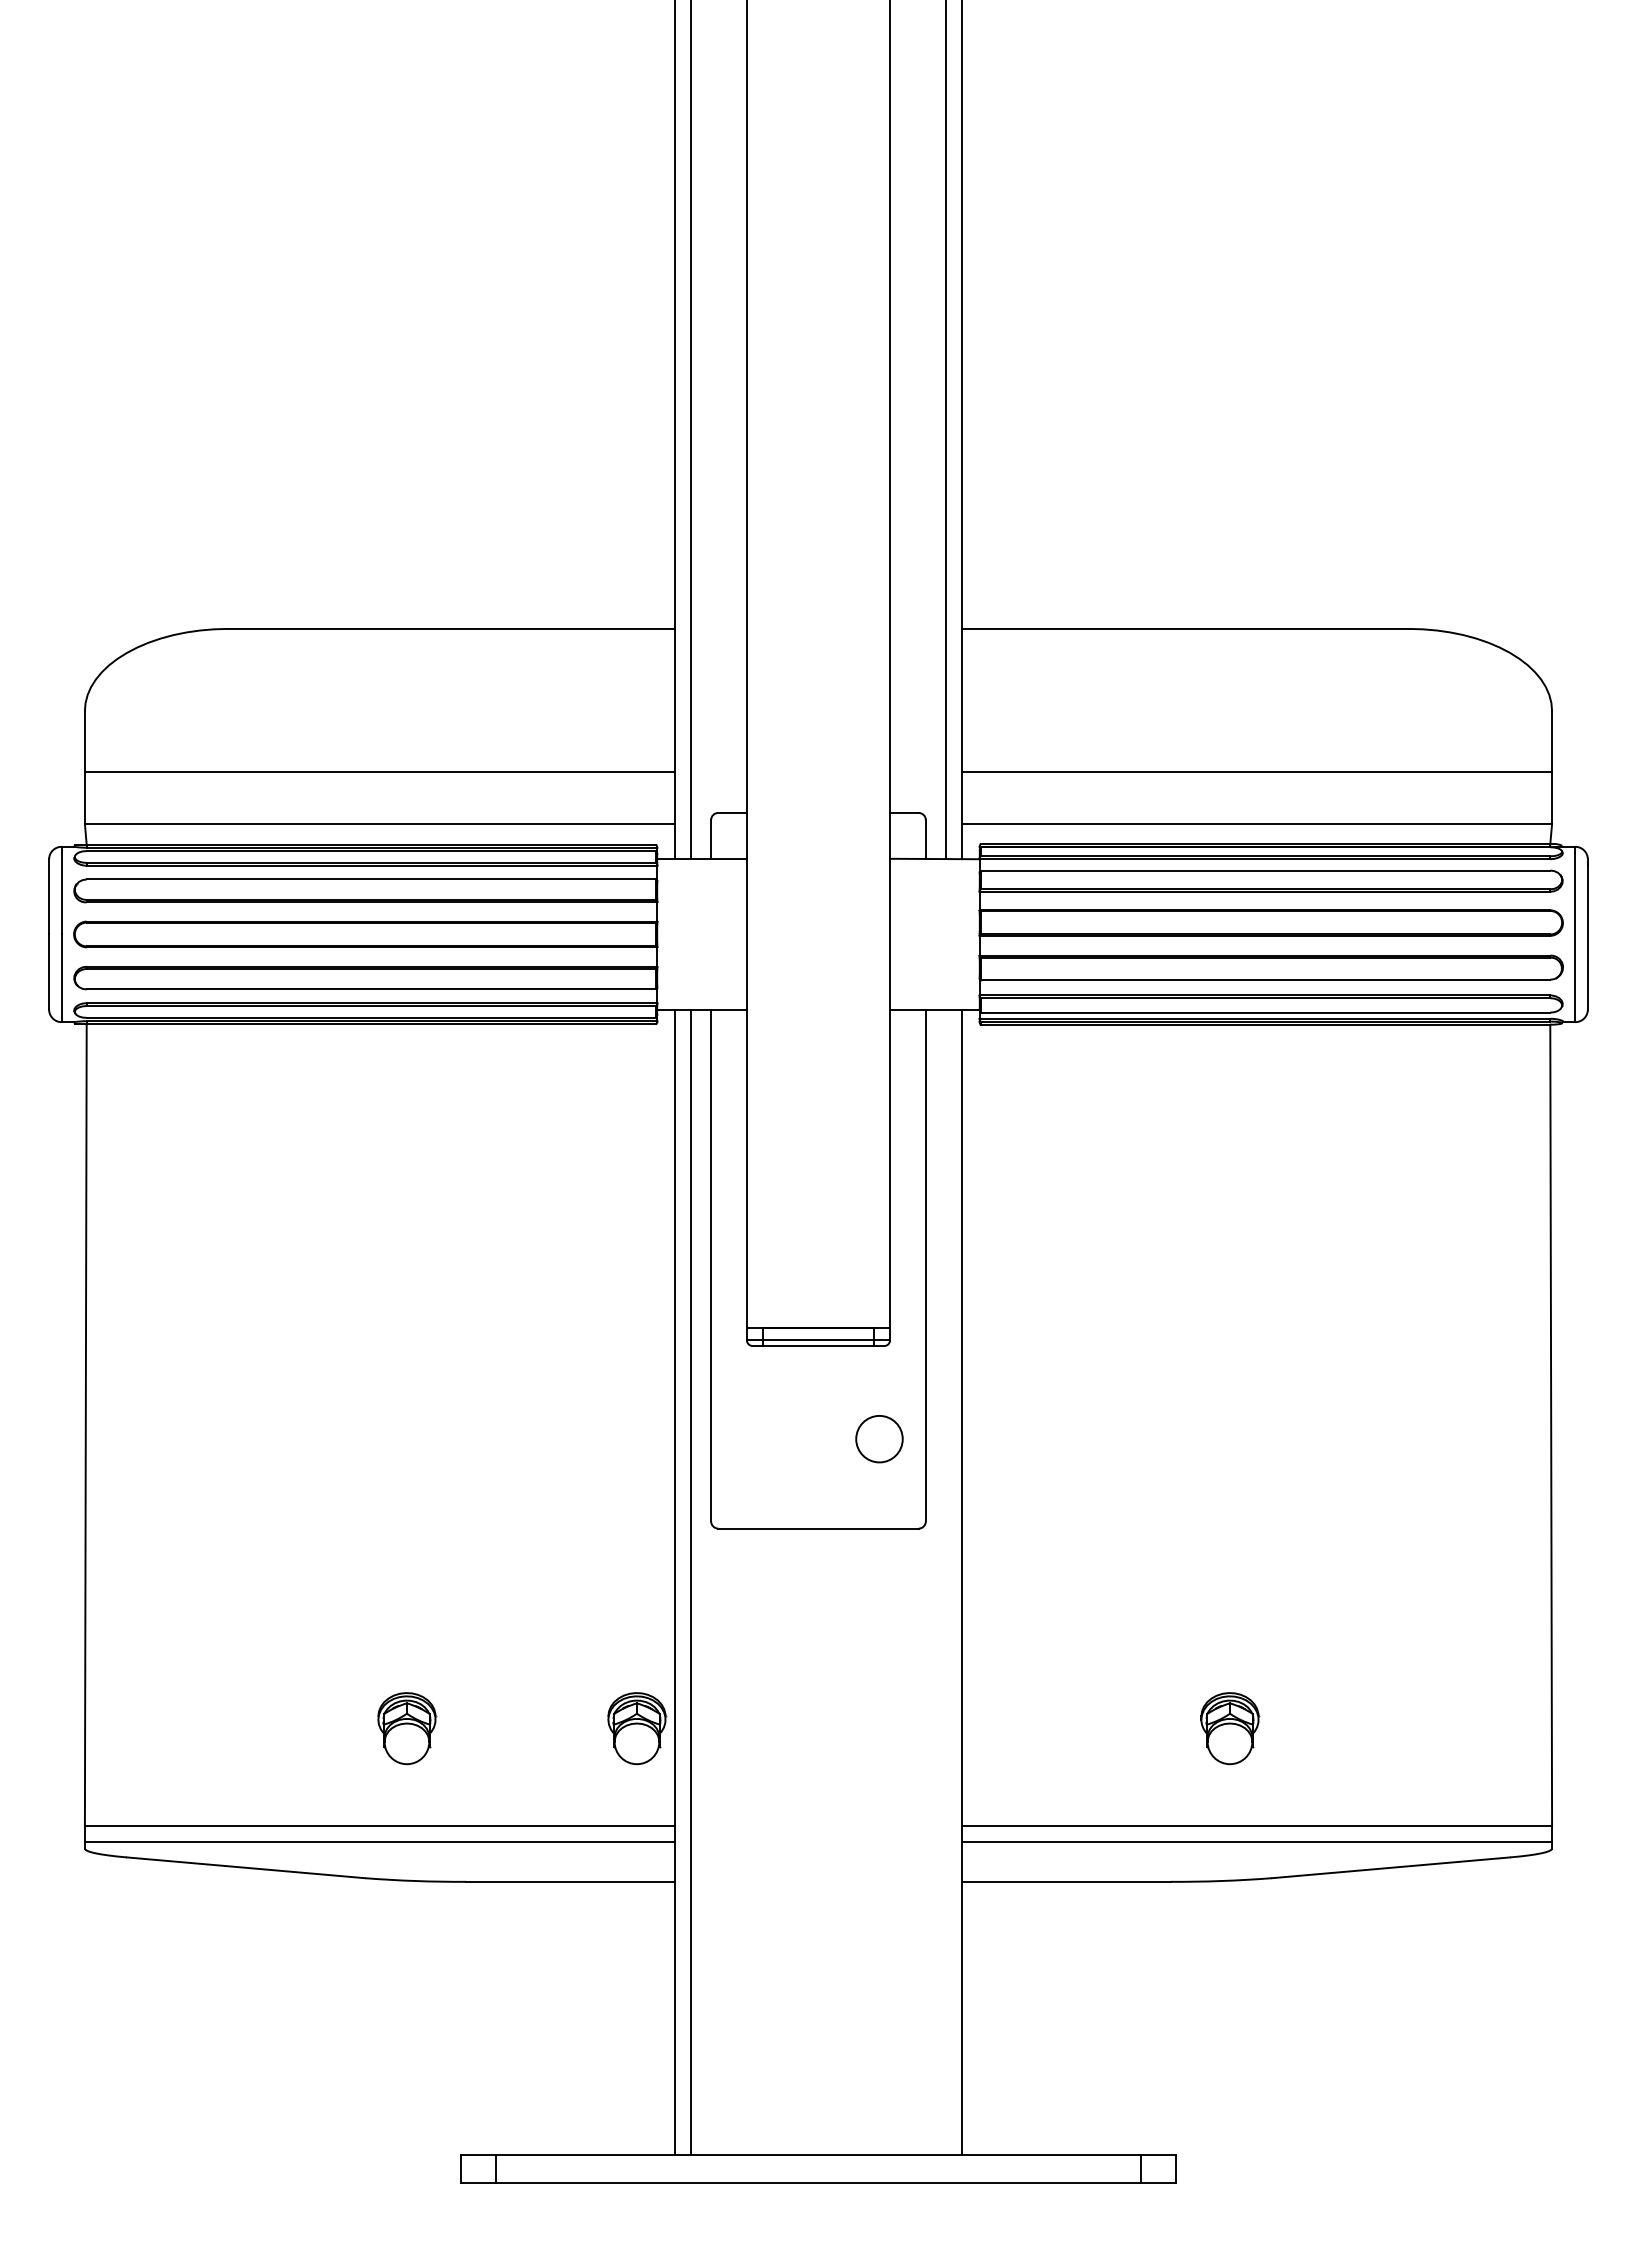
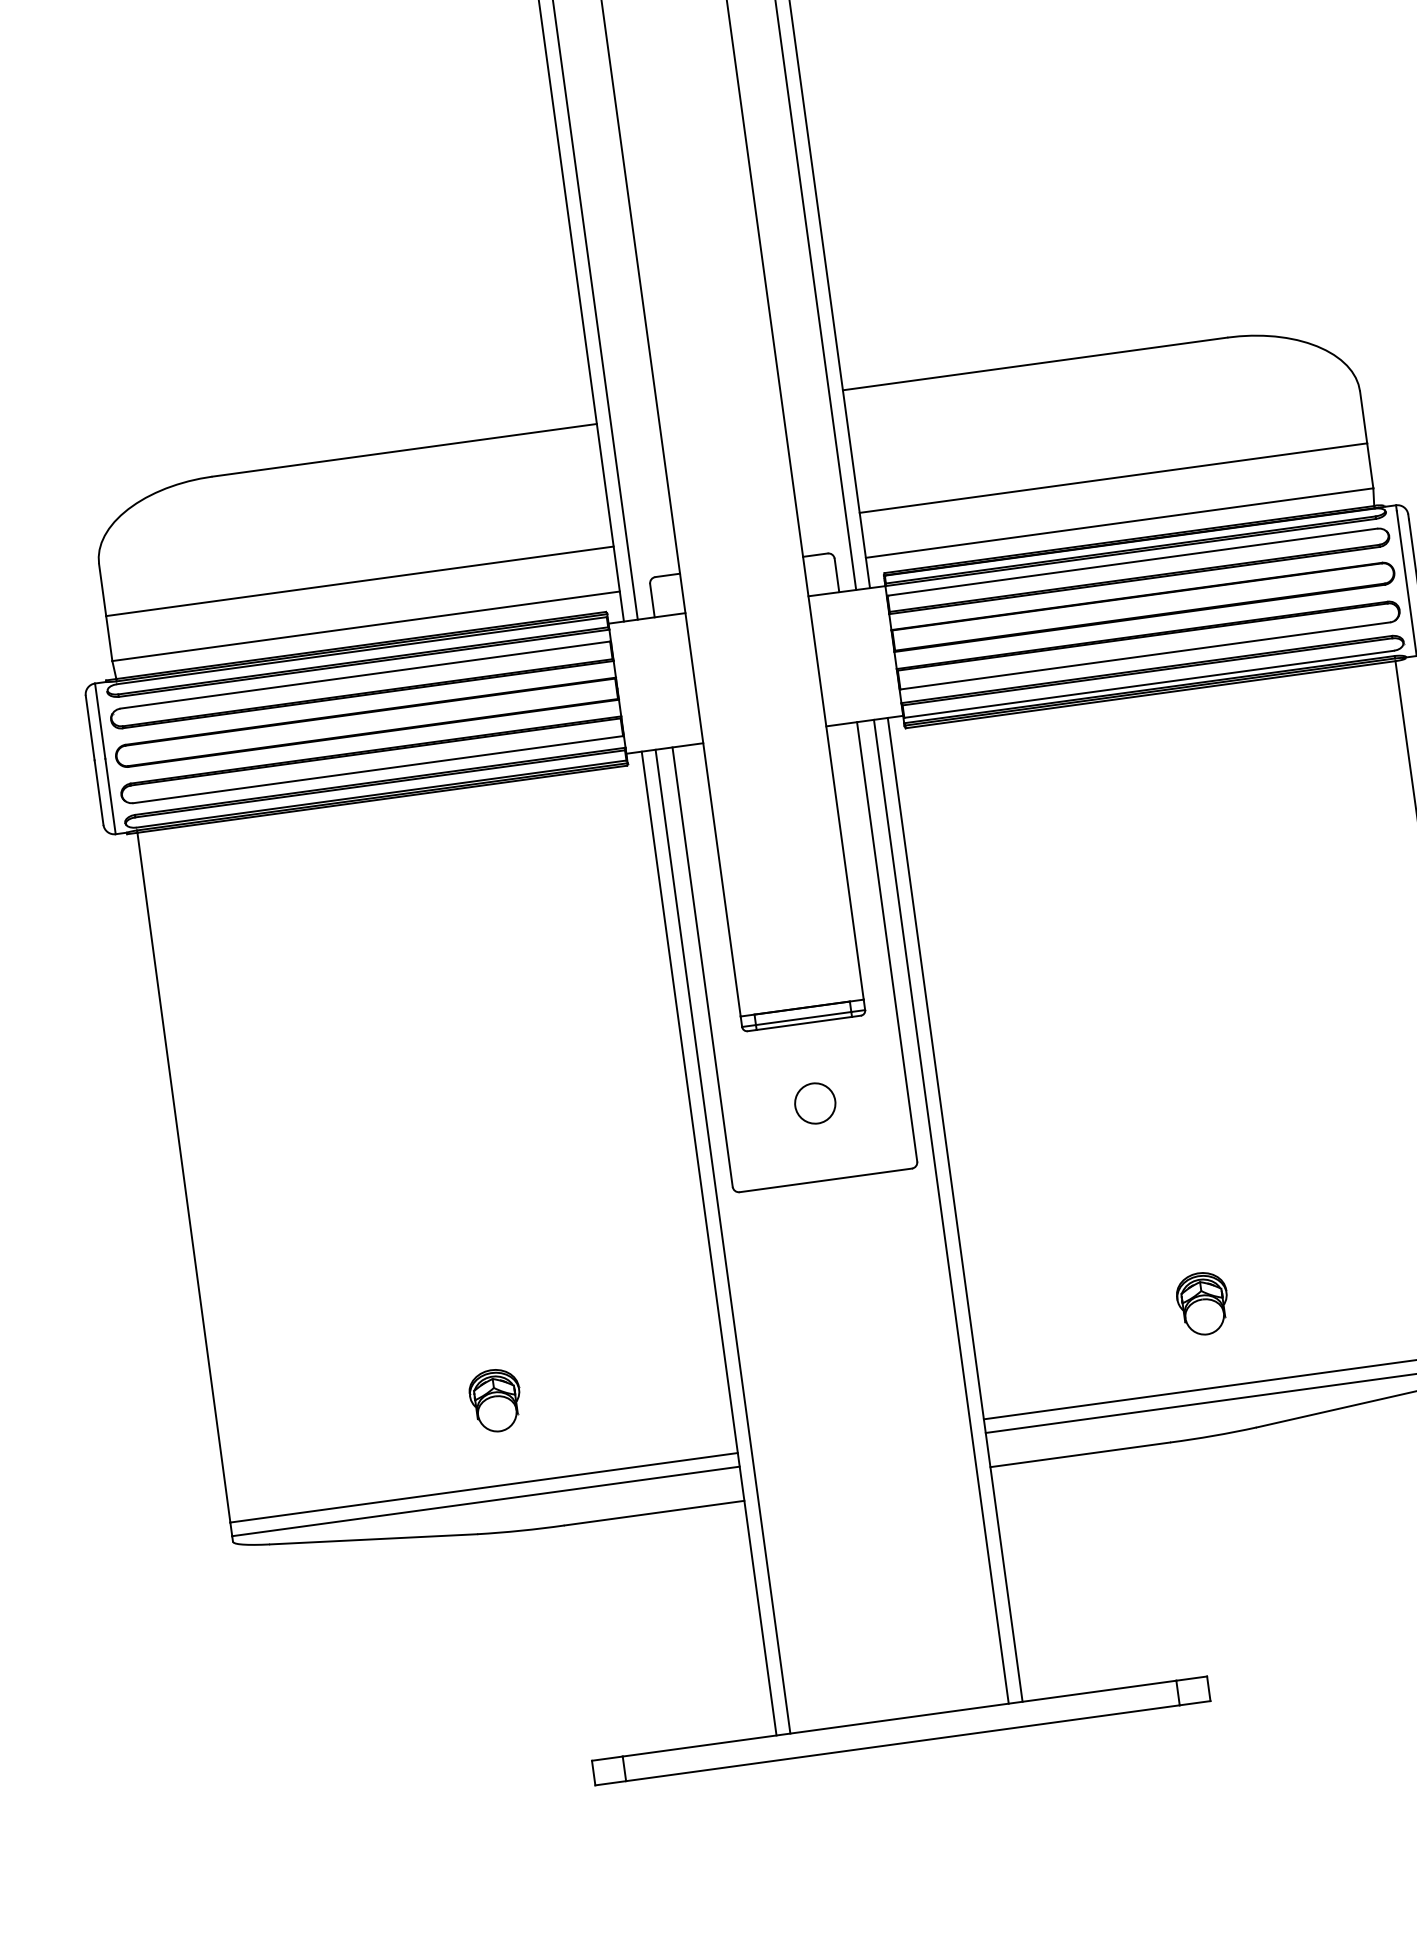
circle: (879, 1439) -> (815, 1103), moved
line: (945, 1582) -> (941, 1211), added
part: (637, 1728) -> (693, 1373), removed

